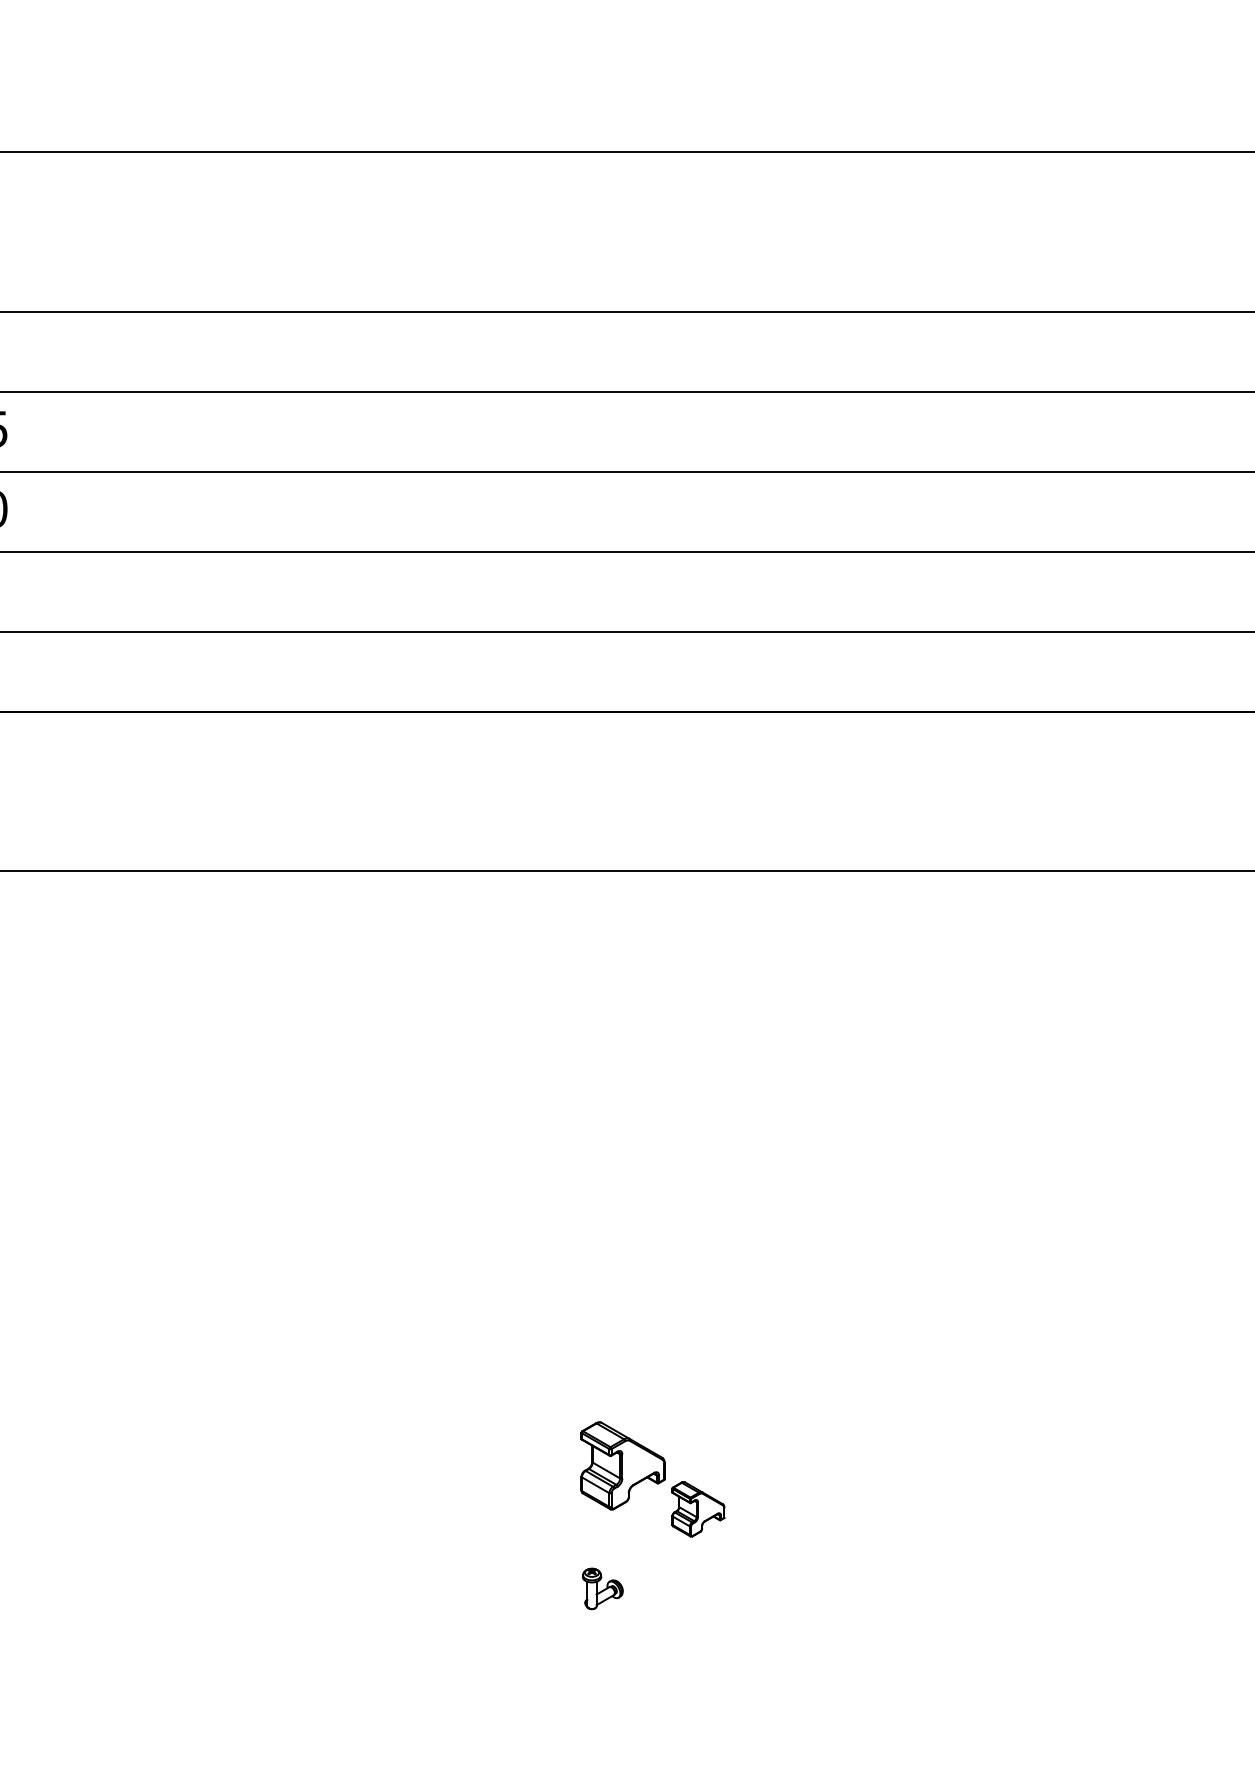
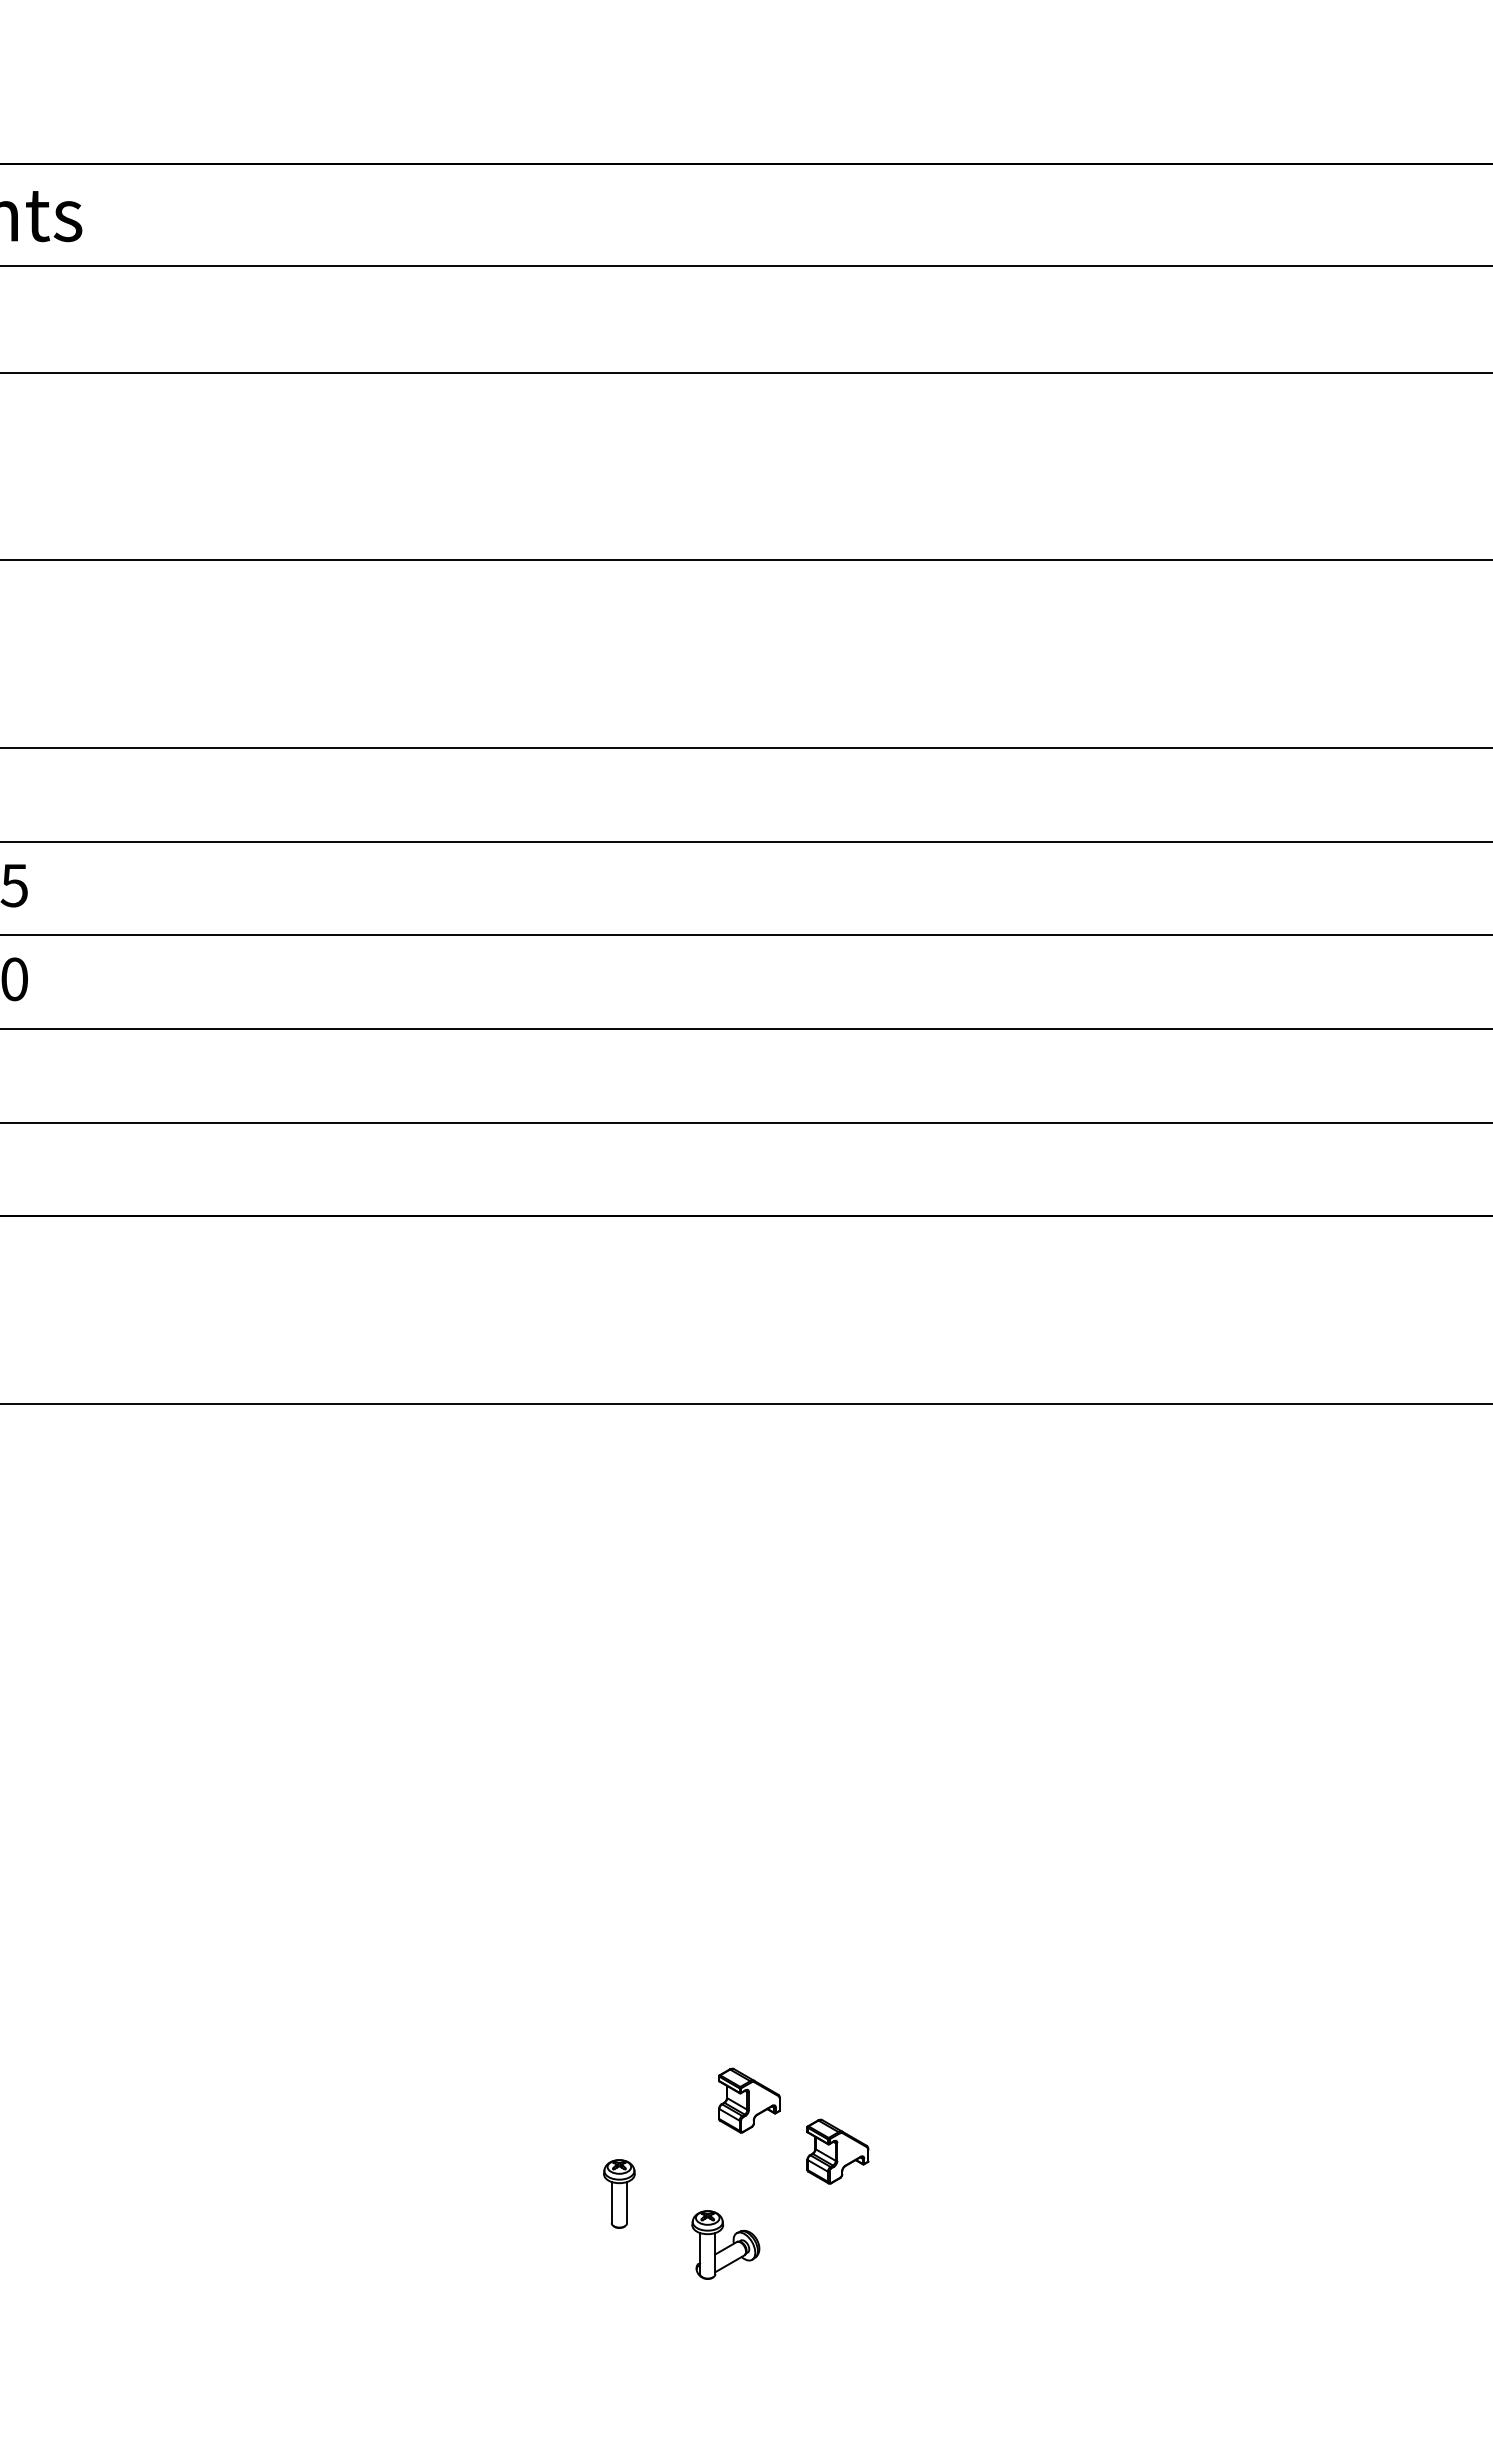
part: (622, 1465) -> (749, 2100), size x0.62
part: (512, 1545) -> (619, 2193), added
part: (602, 1588) -> (725, 2244), size x1.43

